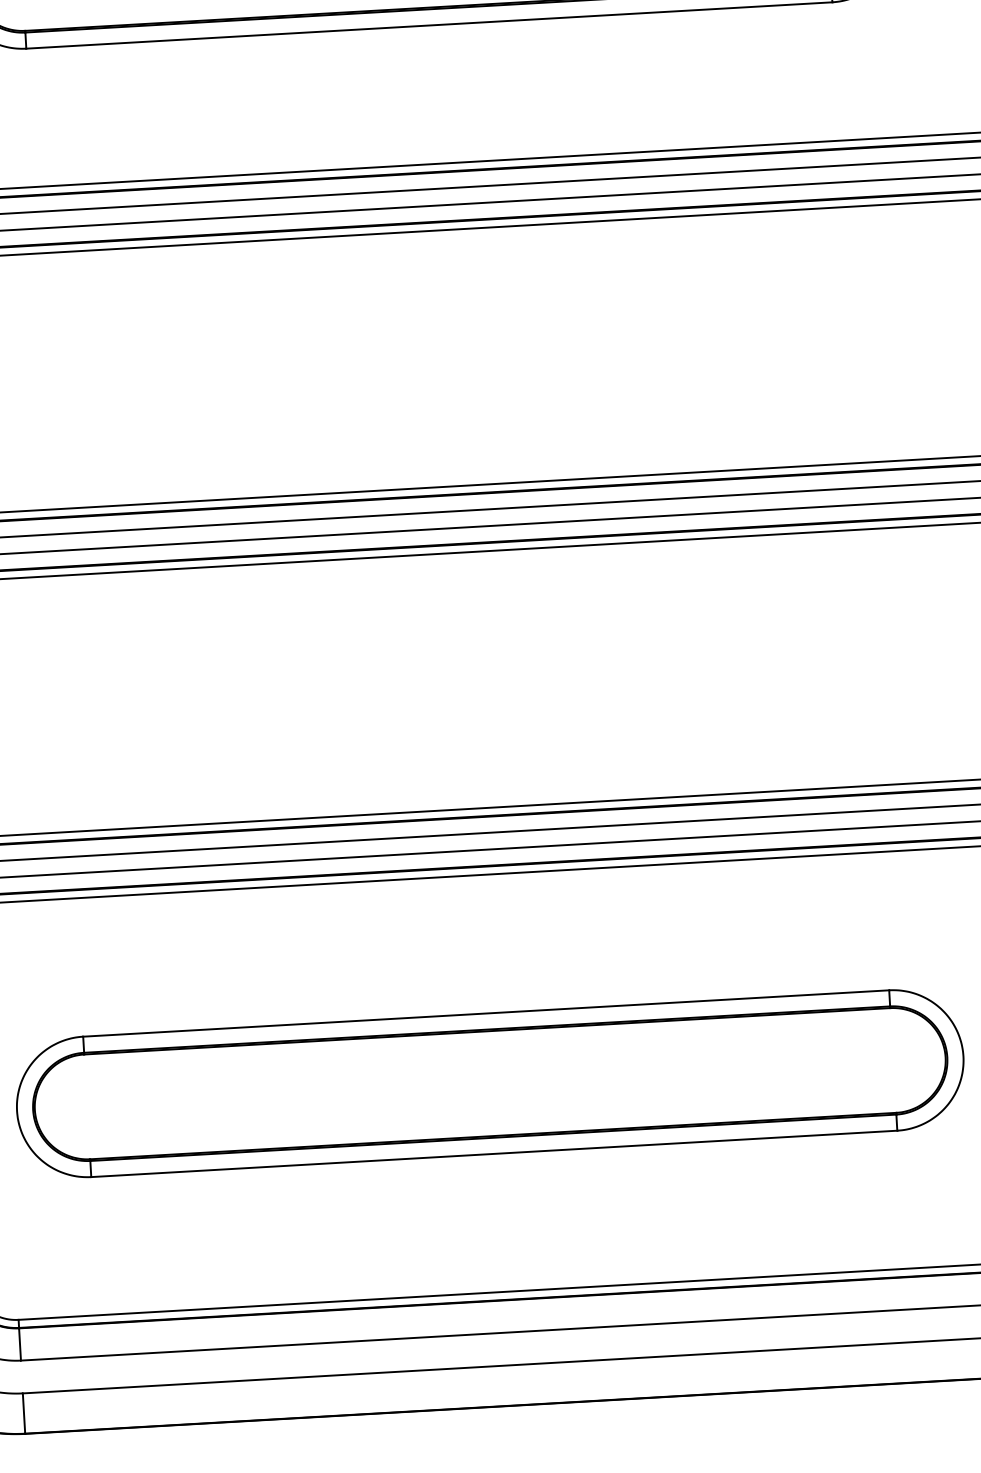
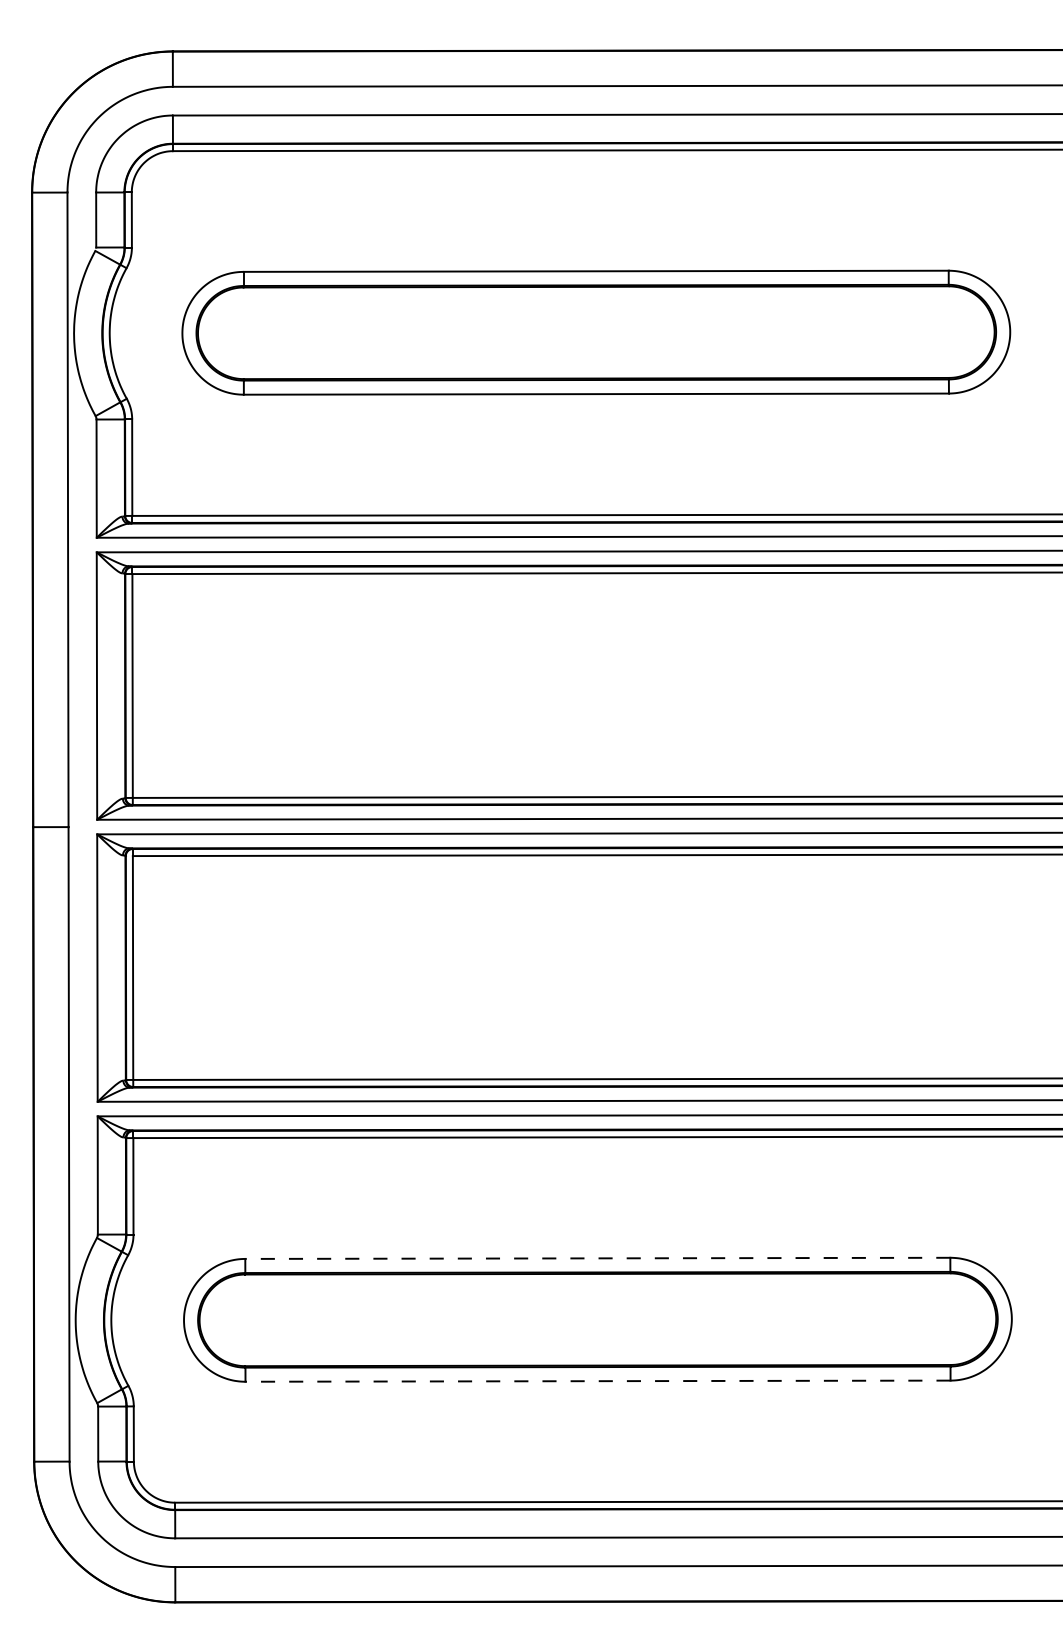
line: (485, 1013) -> (597, 1258), solid -> dashed
line: (494, 1154) -> (598, 1381), solid -> dashed

